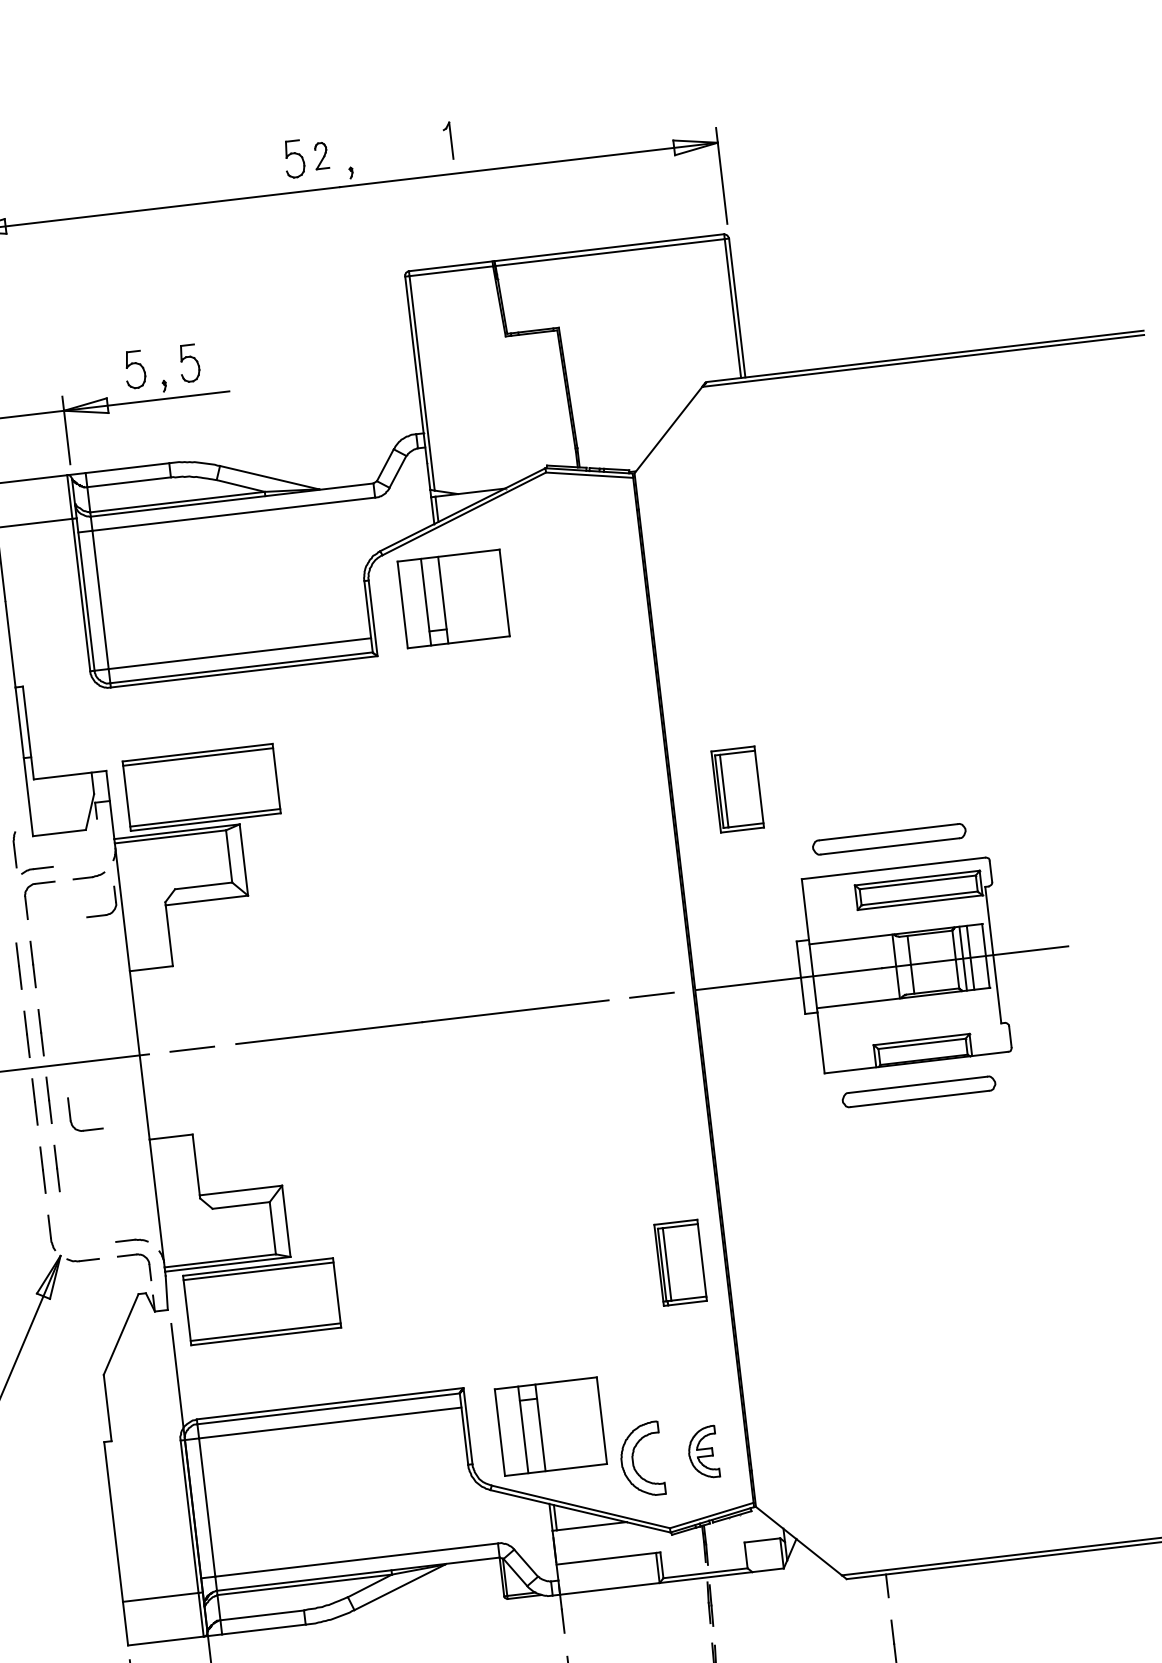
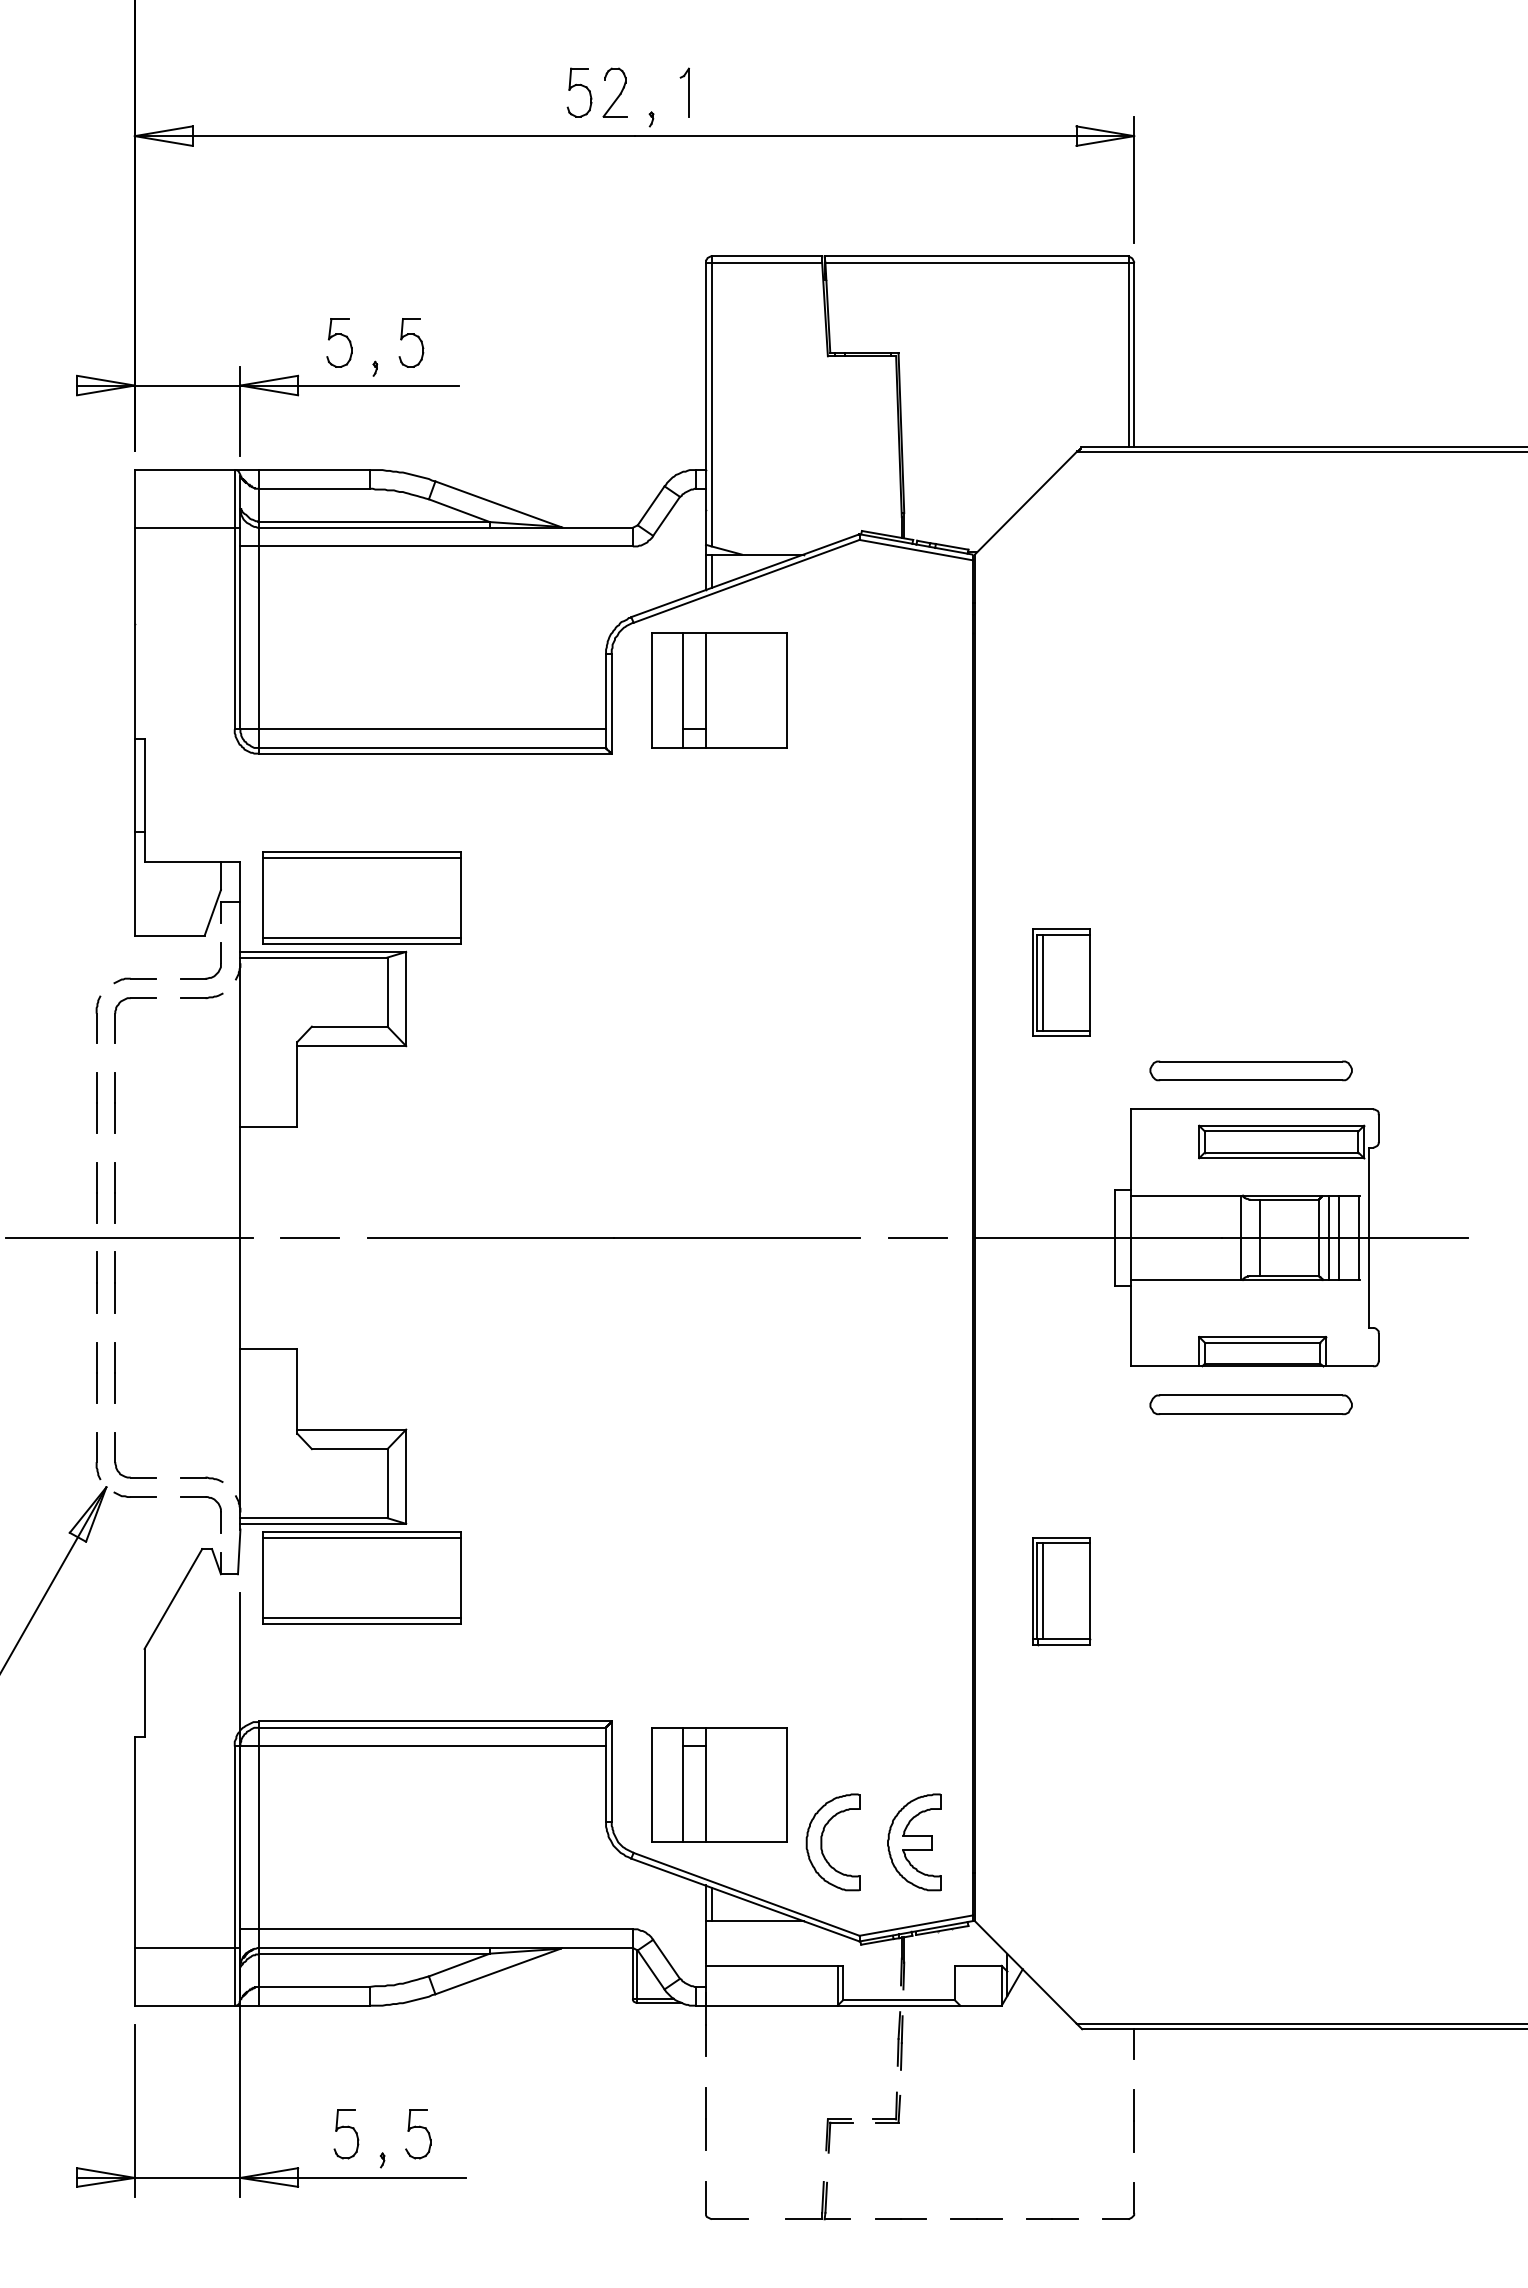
part: (447, 141) -> (684, 92), moved
part: (320, 155) -> (614, 92), size x1.43
part: (15, 849) -> (98, 1019), moved
part: (105, 914) -> (205, 977), moved
part: (70, 1115) -> (115, 1455), moved
part: (680, 1262) -> (1061, 1591), moved
part: (703, 1452) -> (914, 1842), size x1.43

